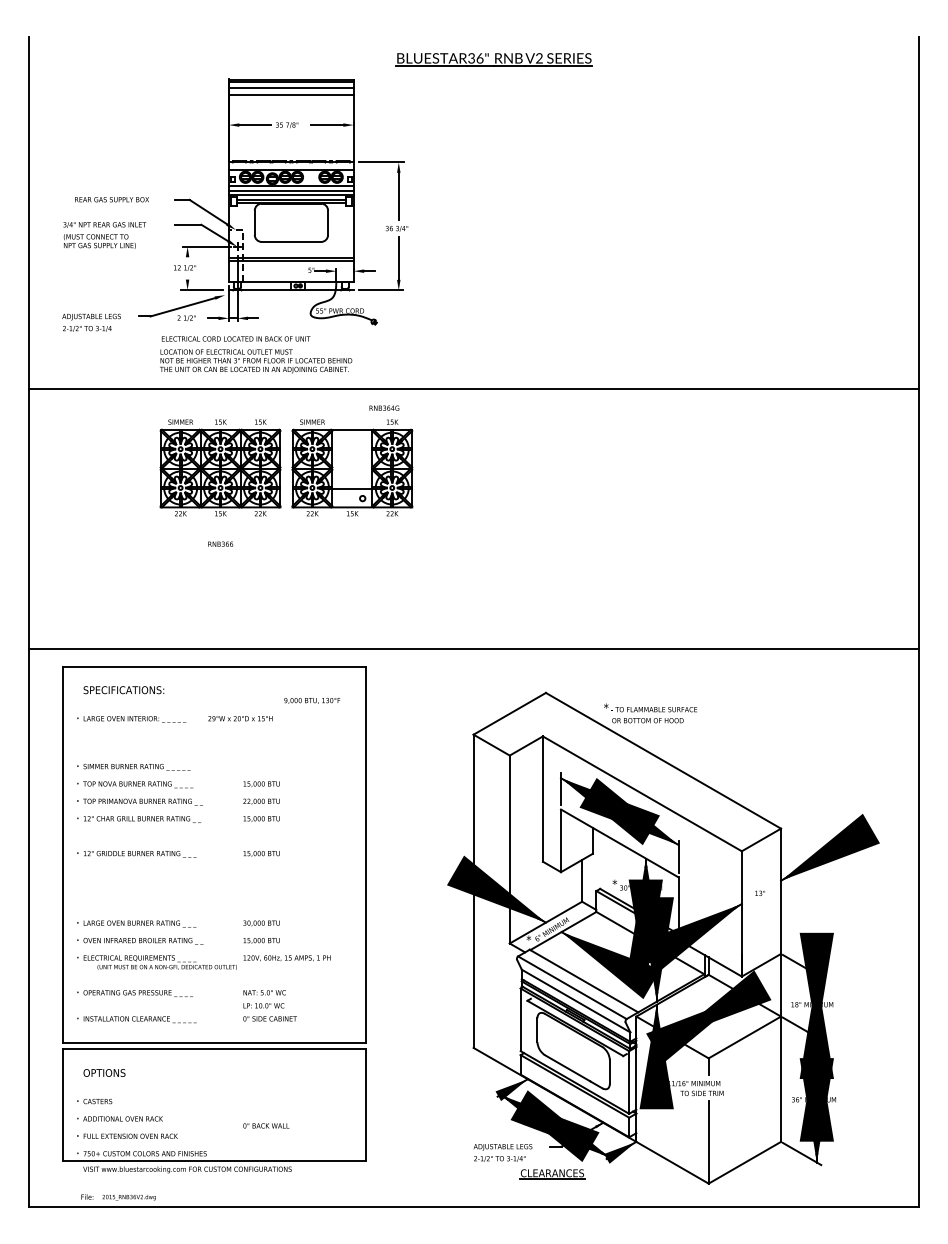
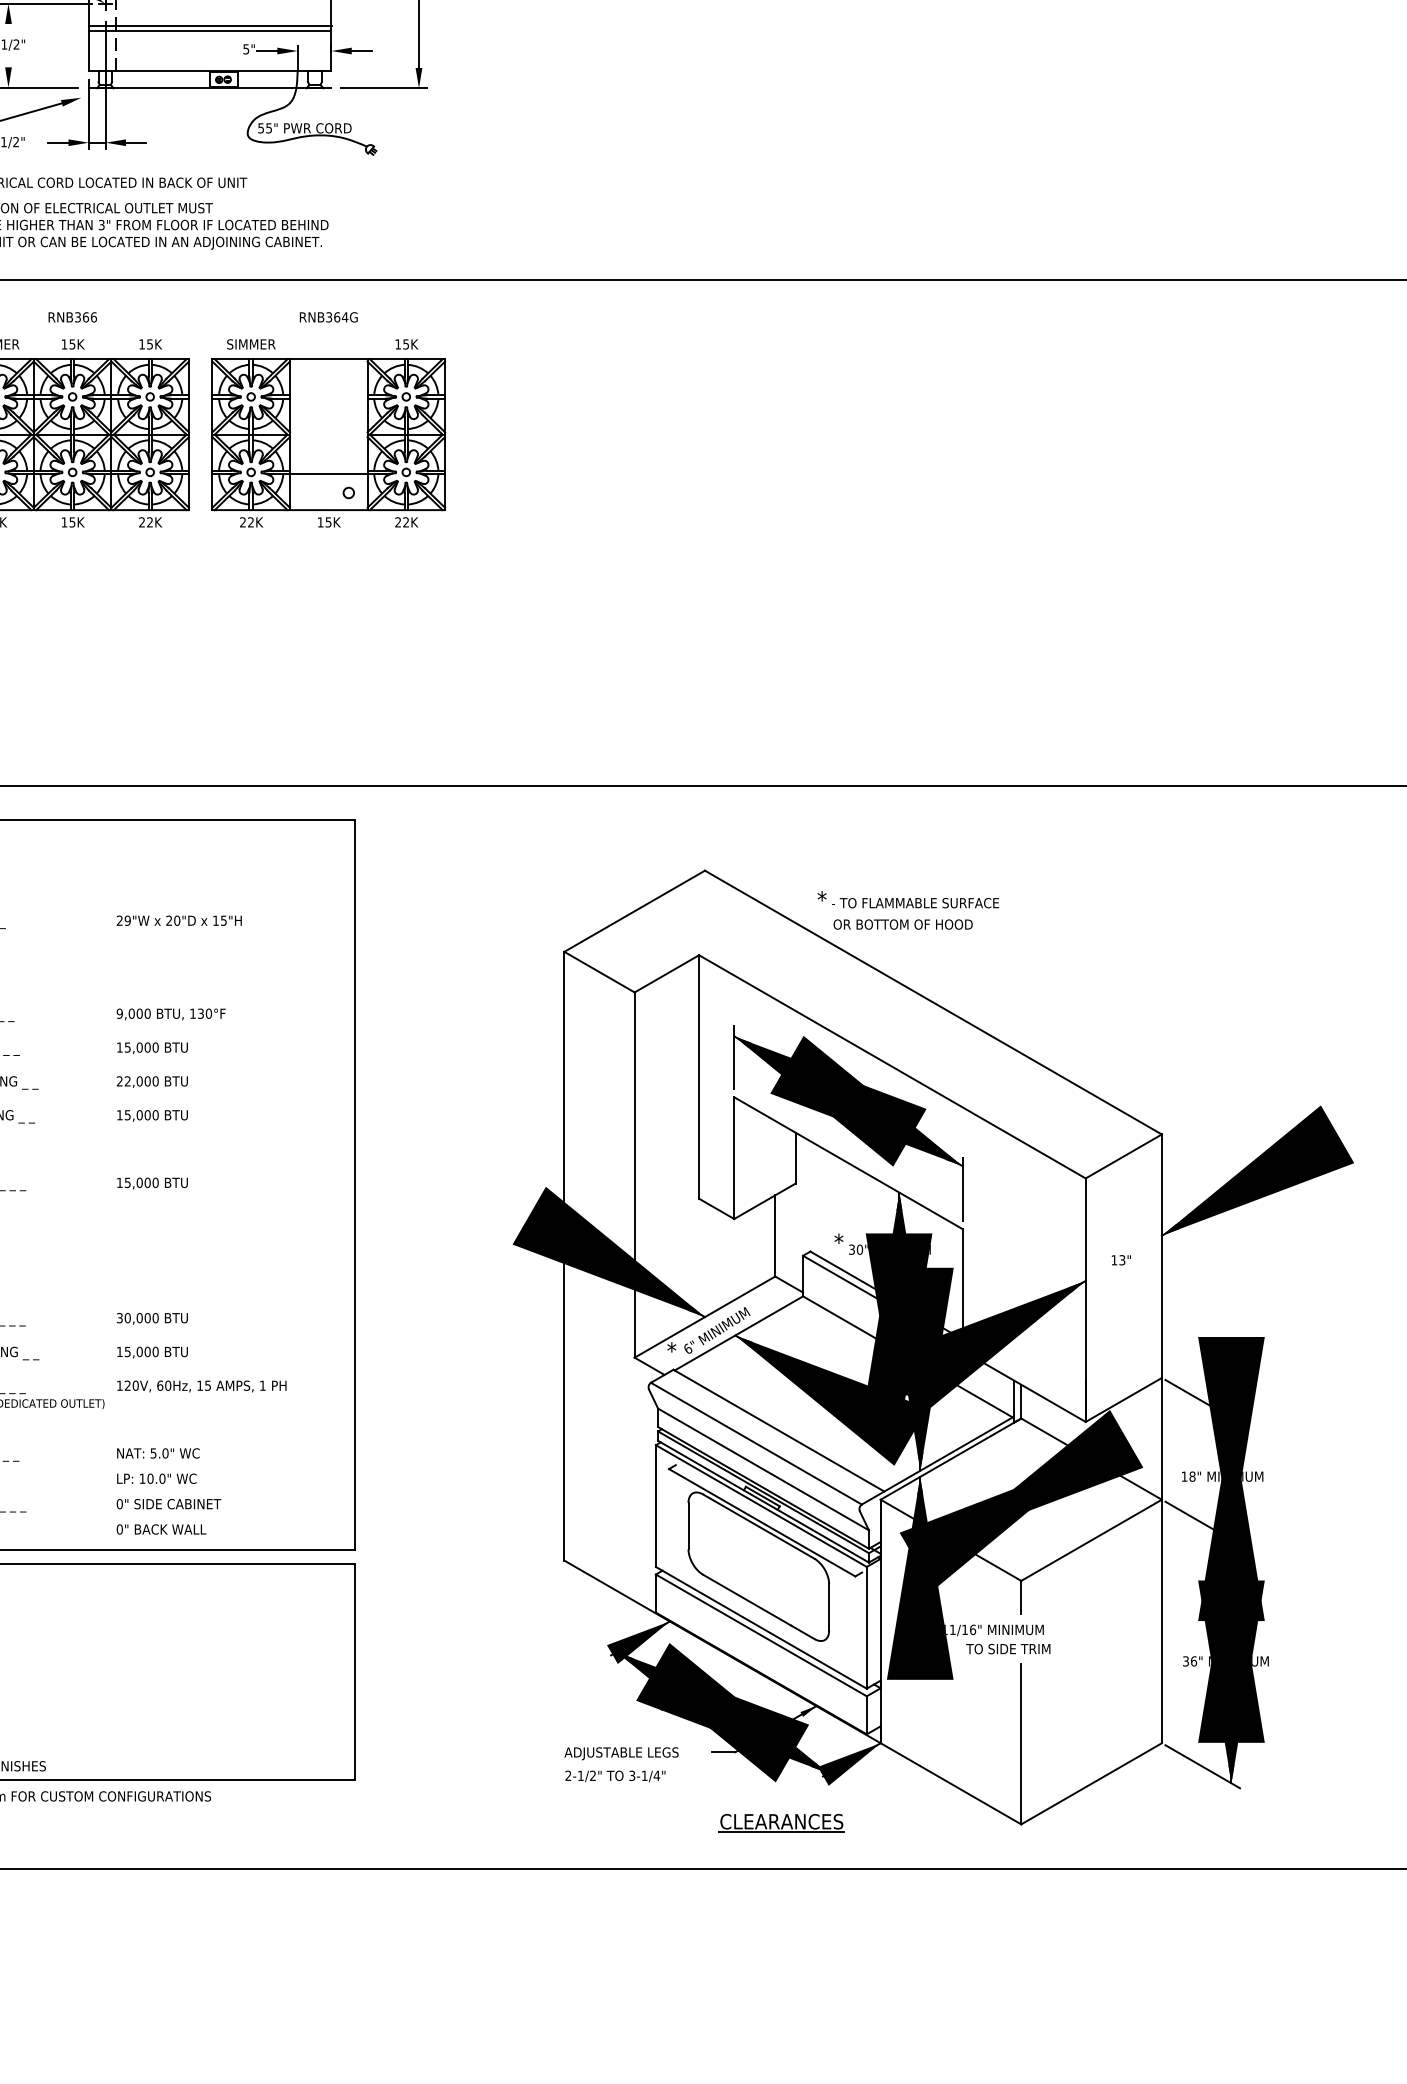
text: (384, 407) -> (329, 315), moved
text: (220, 543) -> (72, 315), moved
text: (312, 700) -> (171, 1013), moved
text: (240, 718) -> (179, 920), moved
text: (266, 1125) -> (161, 1528), moved
part: (552, 1174) -> (781, 1824), moved

